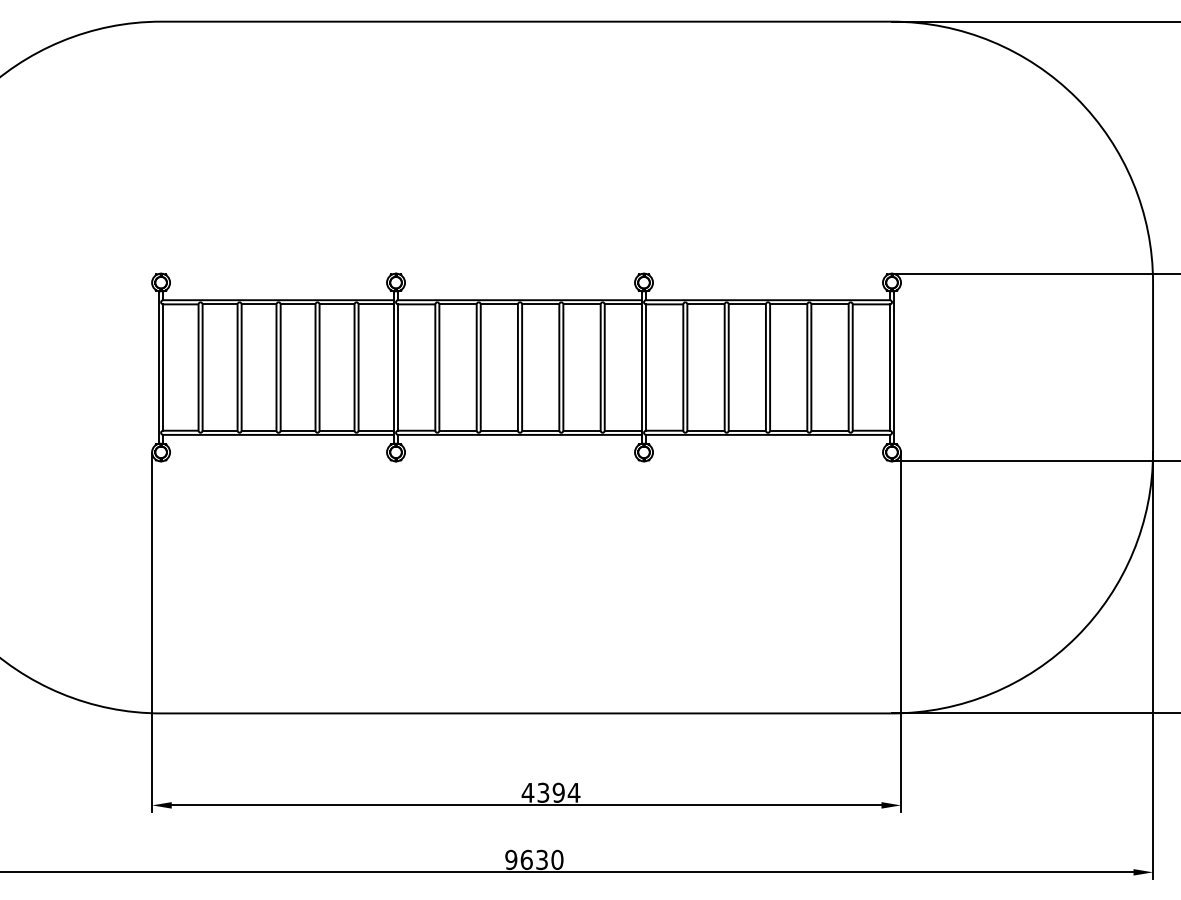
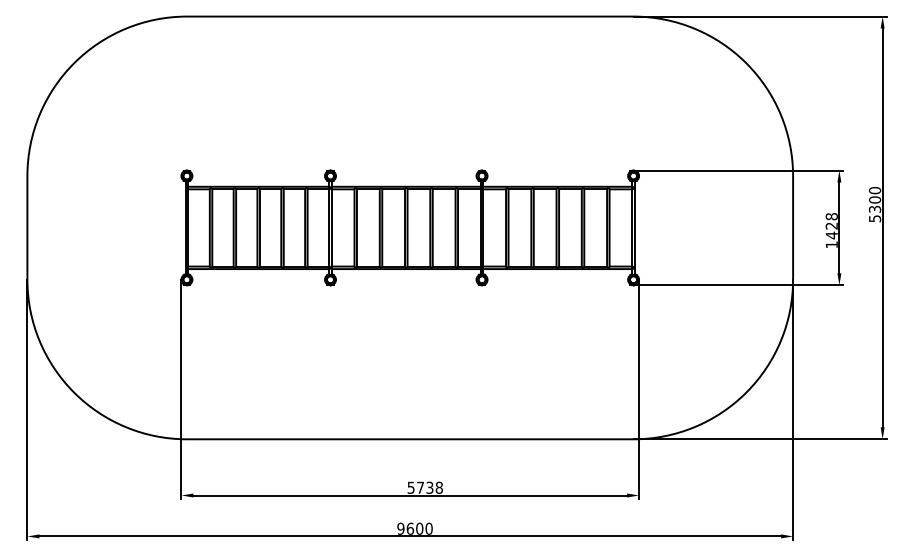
text: (551, 792) -> (425, 487), 4394 -> 5738
text: (541, 859) -> (419, 528), 9630 -> 9600

